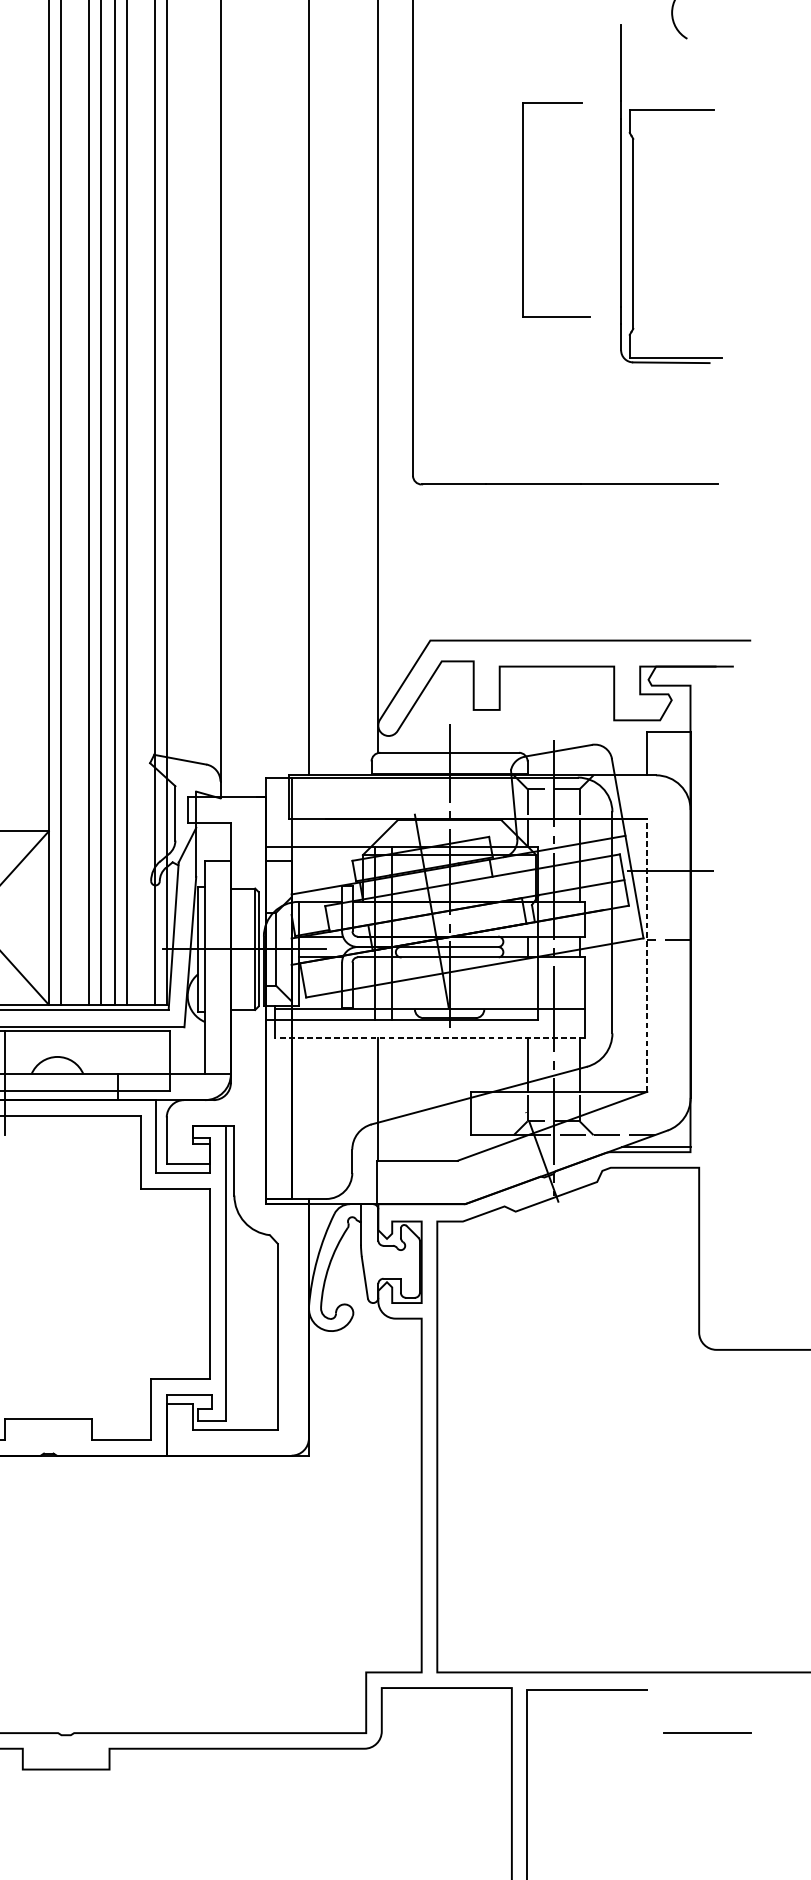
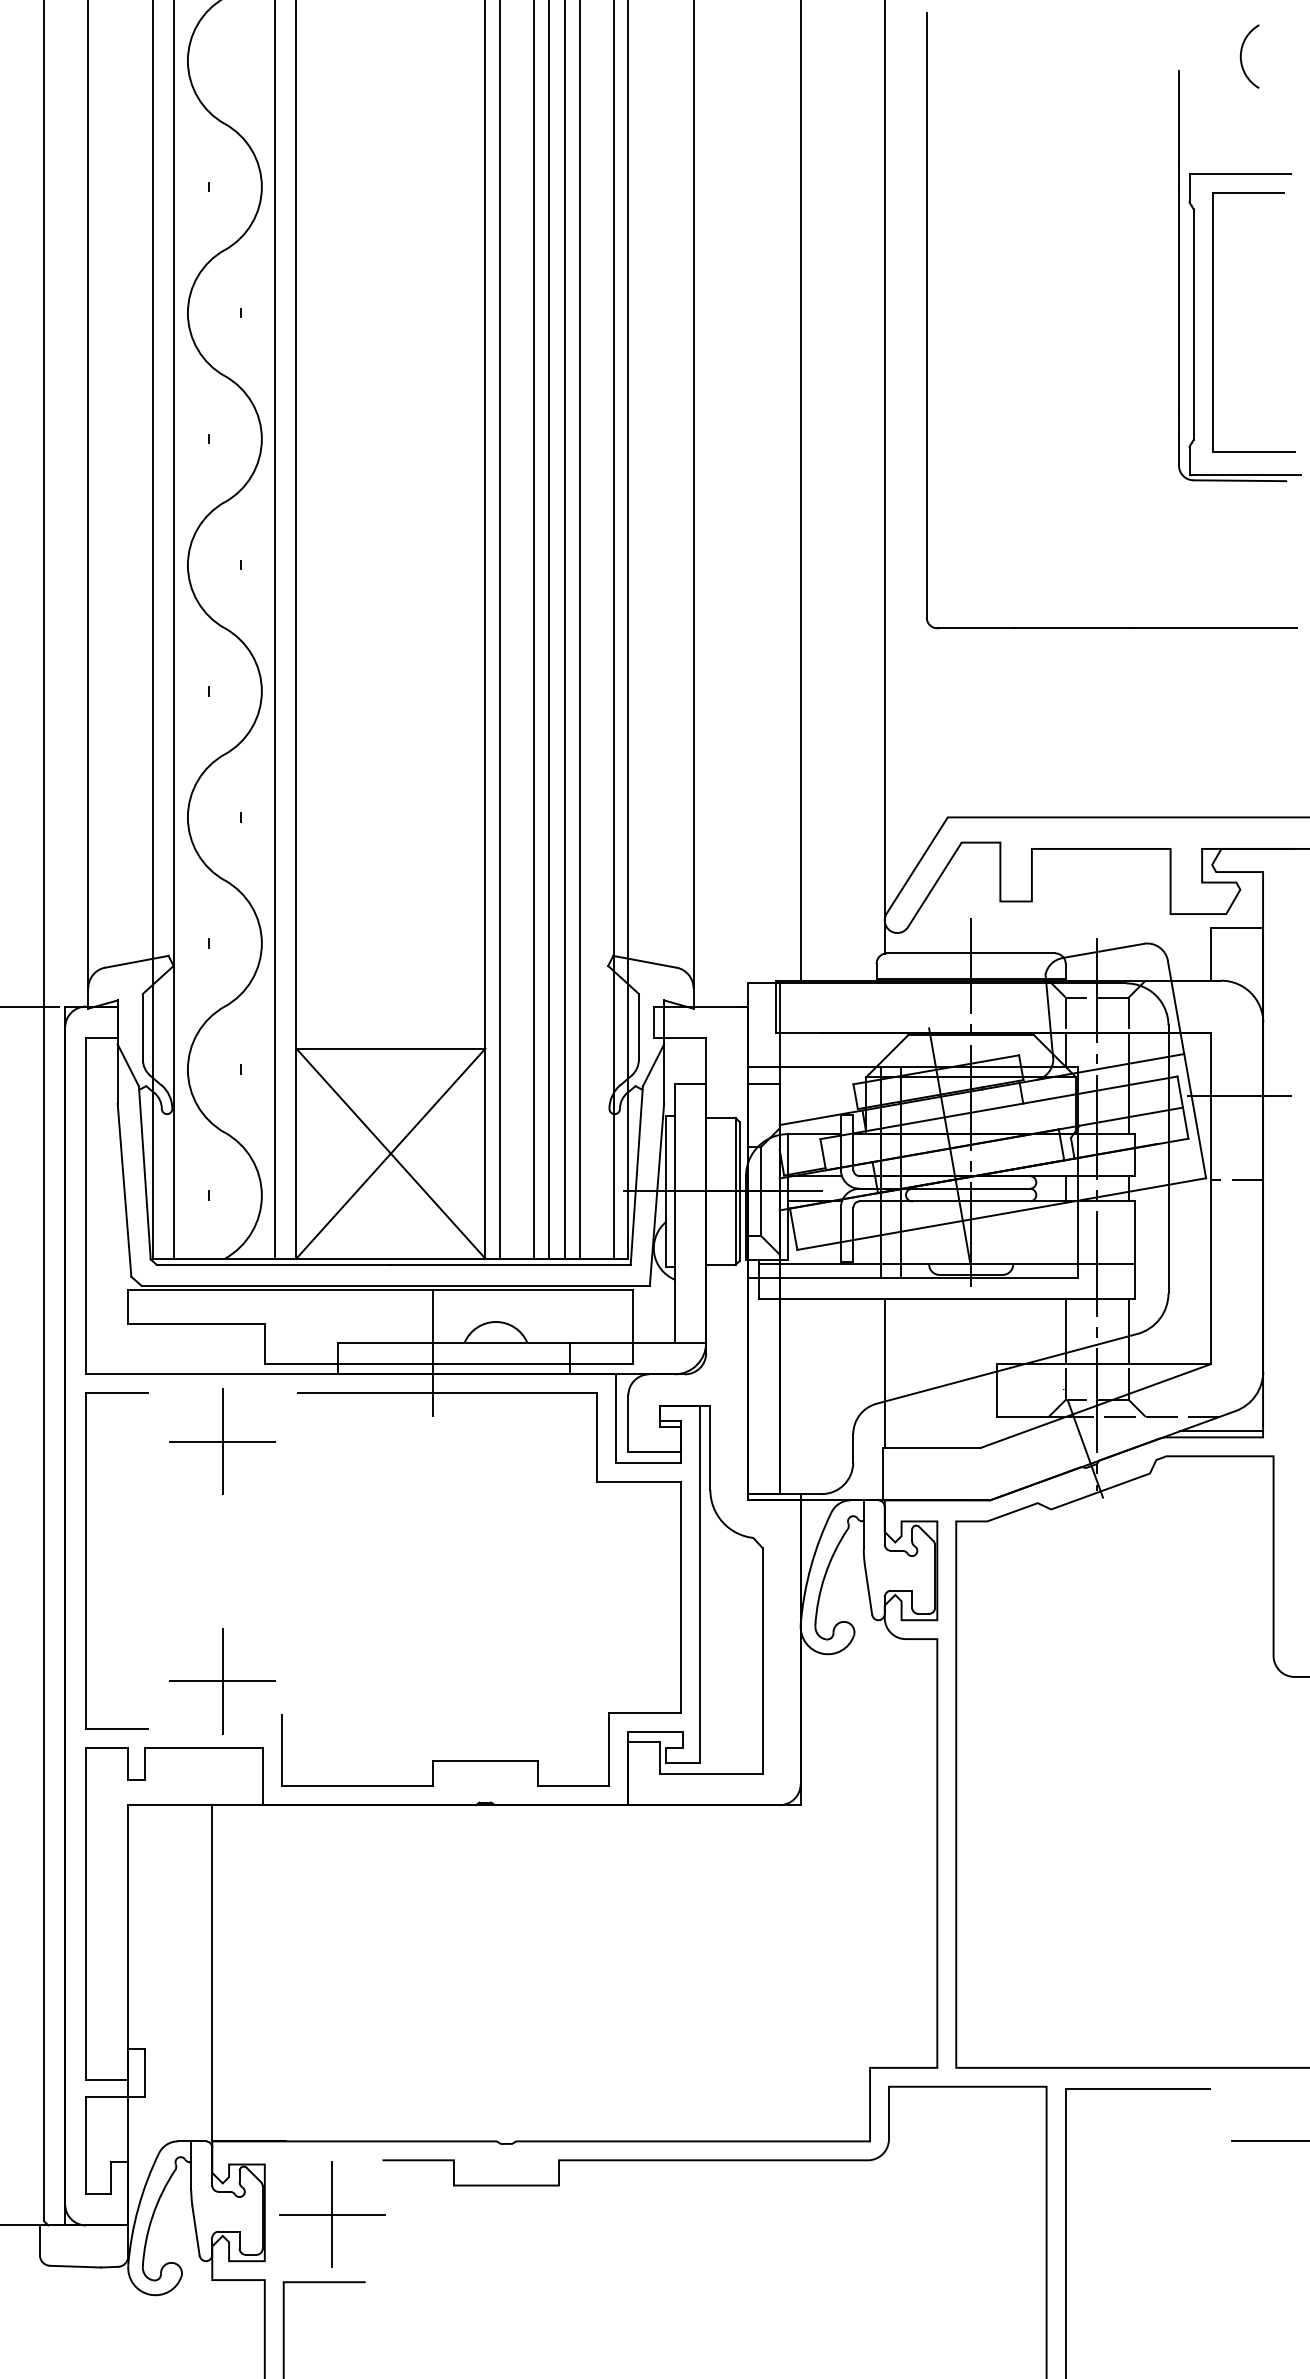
part: (523, 209) -> (1213, 322), moved
line: (647, 955) -> (1210, 1198), dashed -> solid
line: (429, 1038) -> (946, 1299), dashed -> solid

